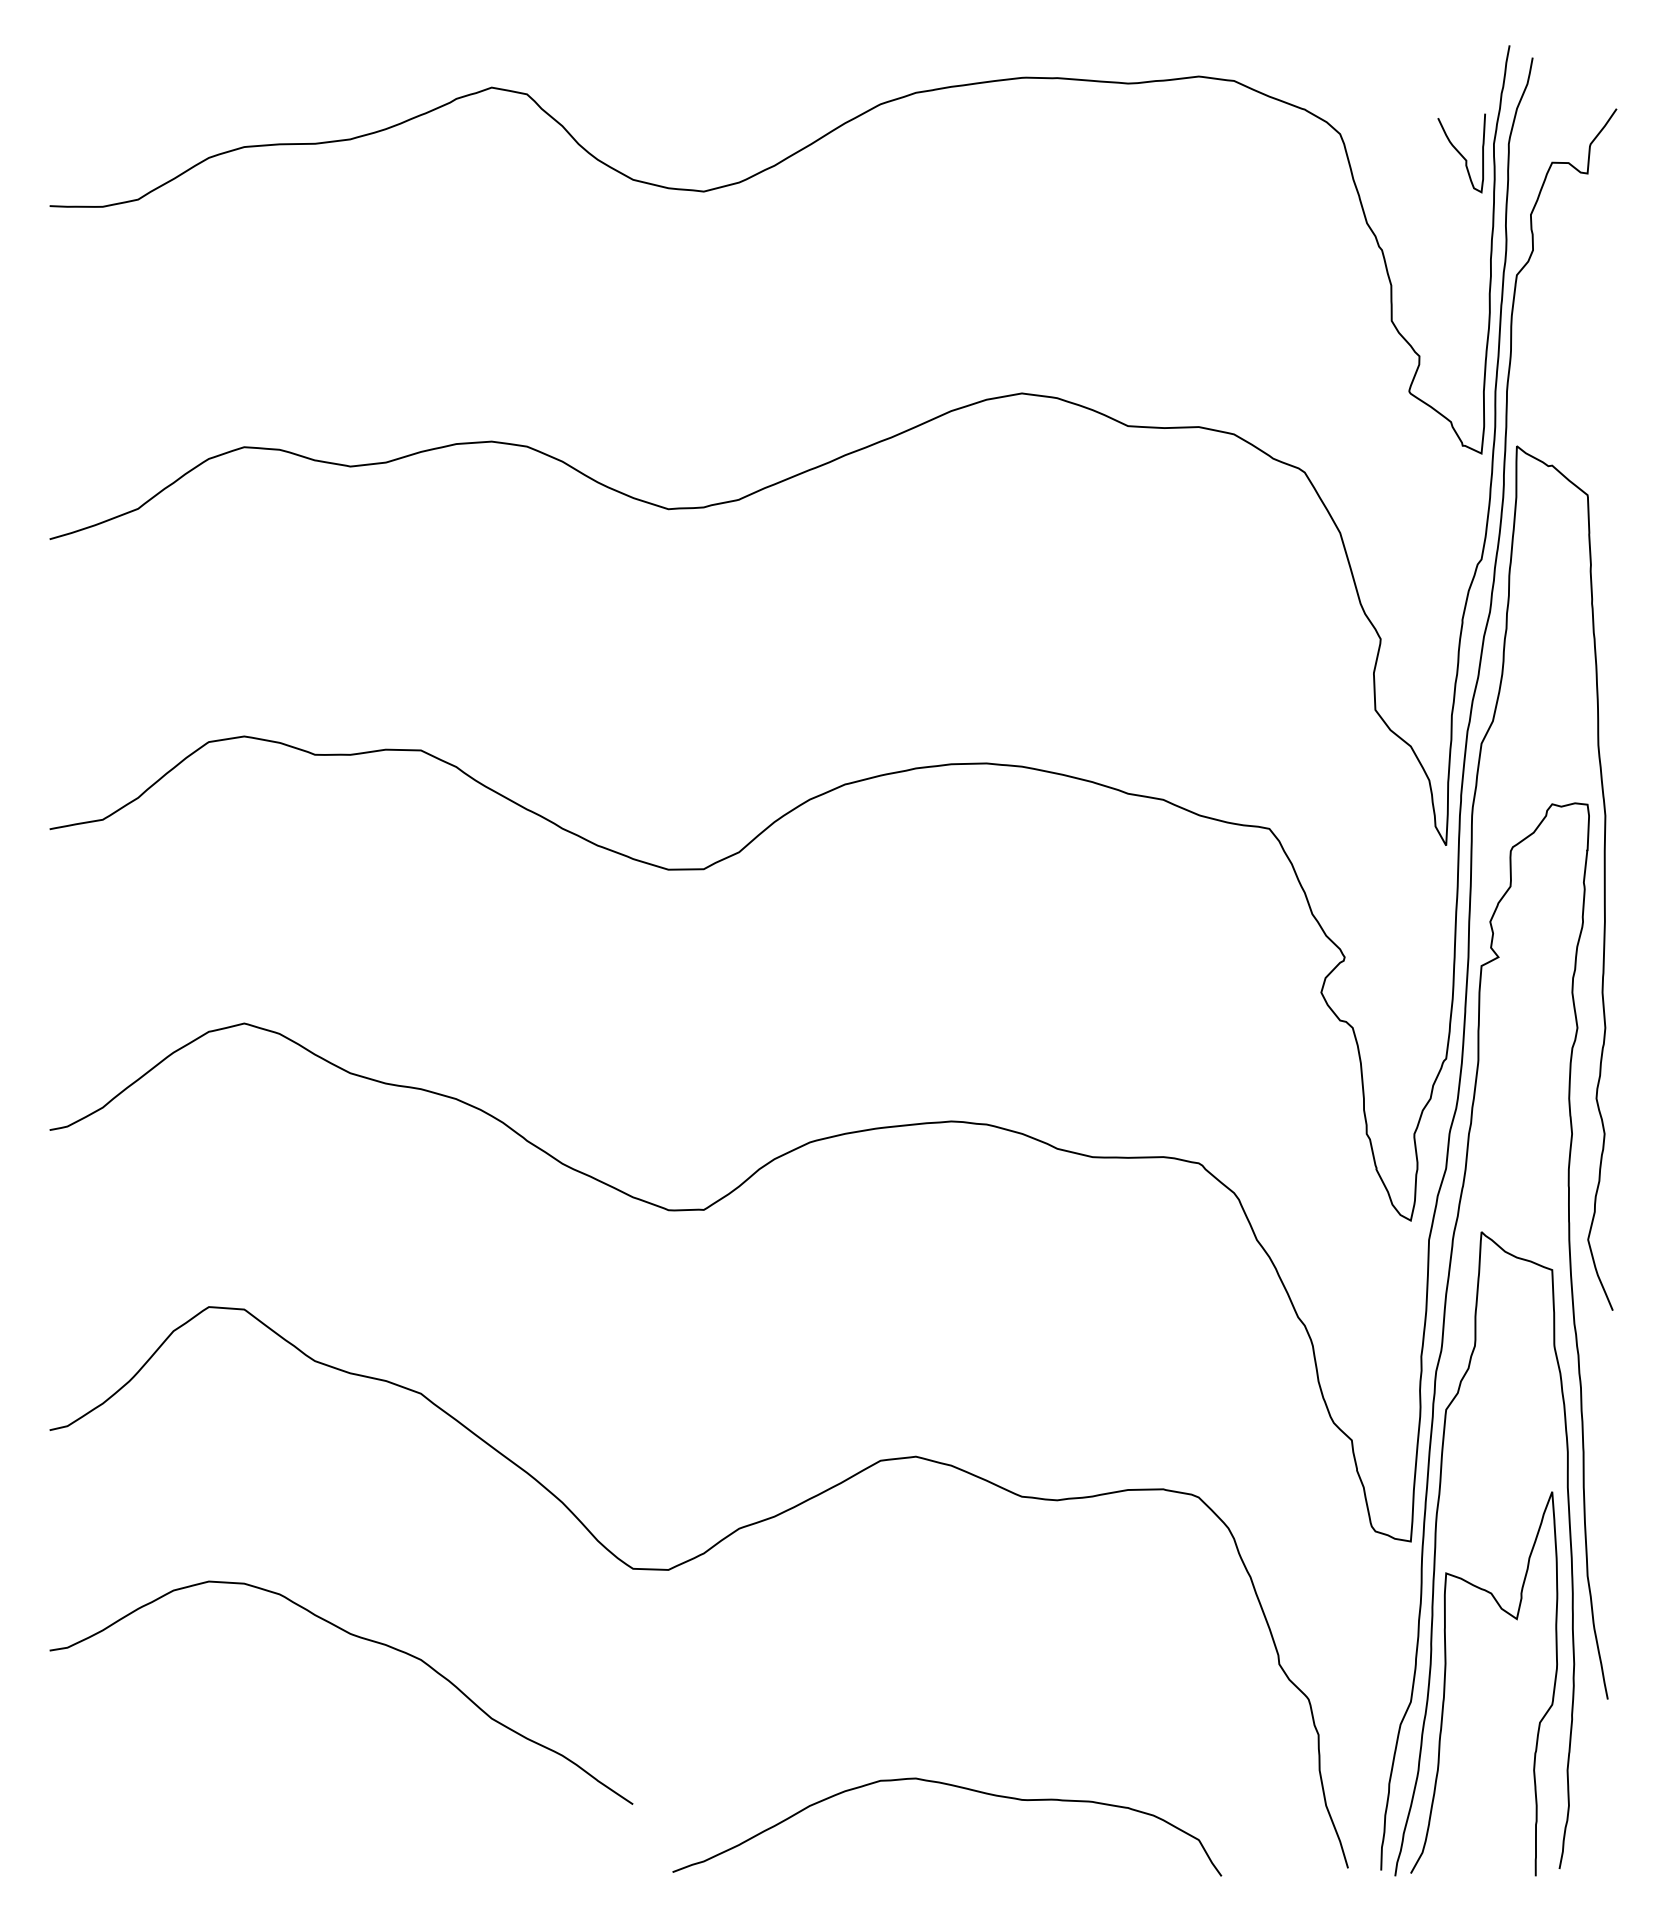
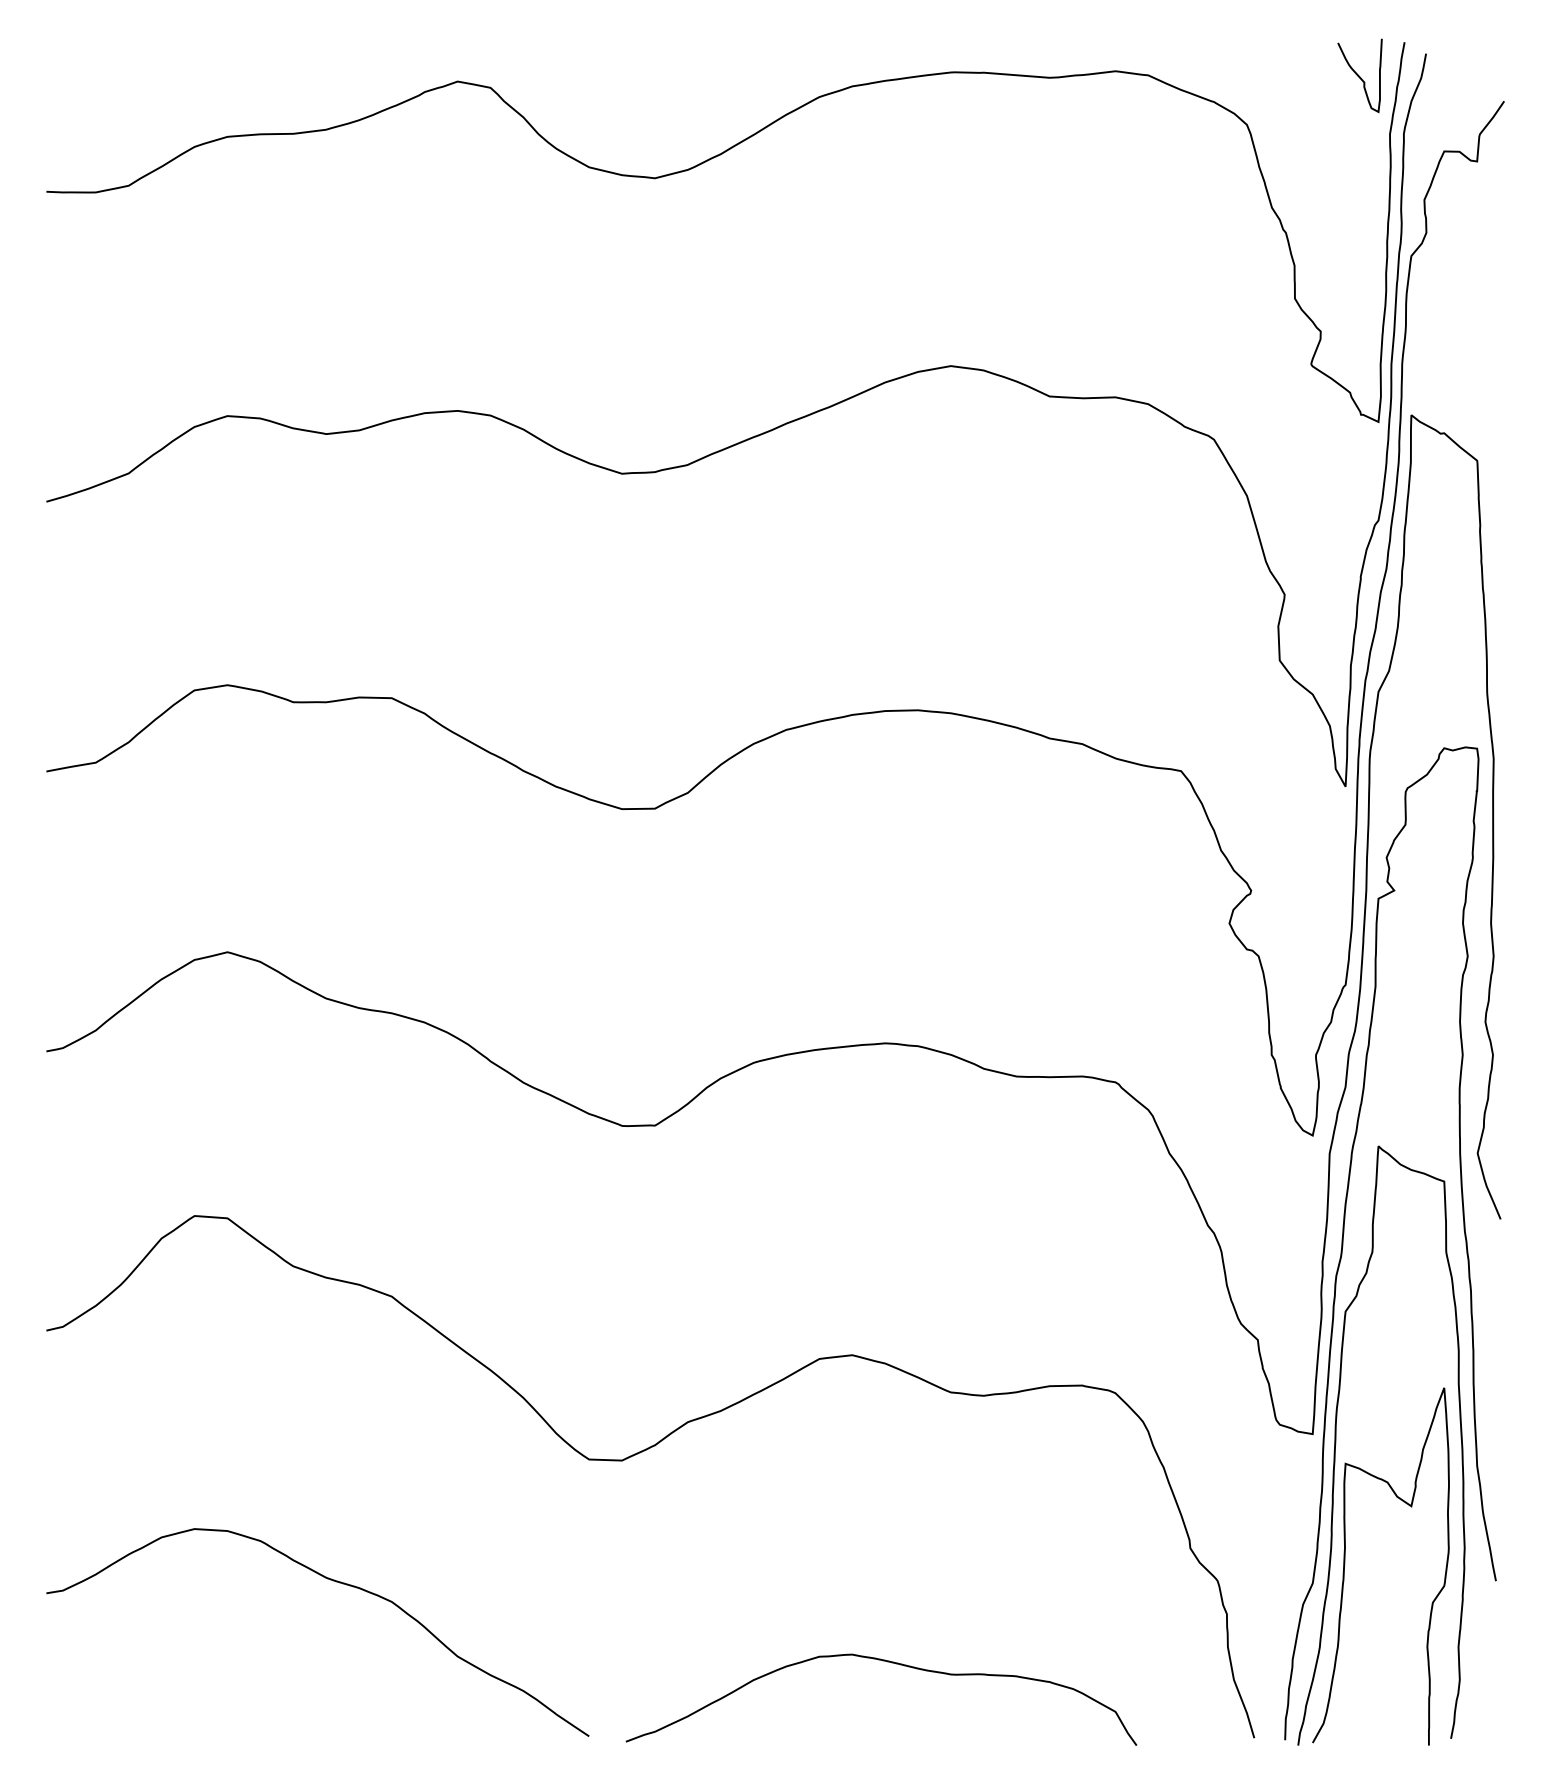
curve: (1461, 153) -> (1359, 75), moved
curve: (359, 1638) -> (334, 1582), moved

